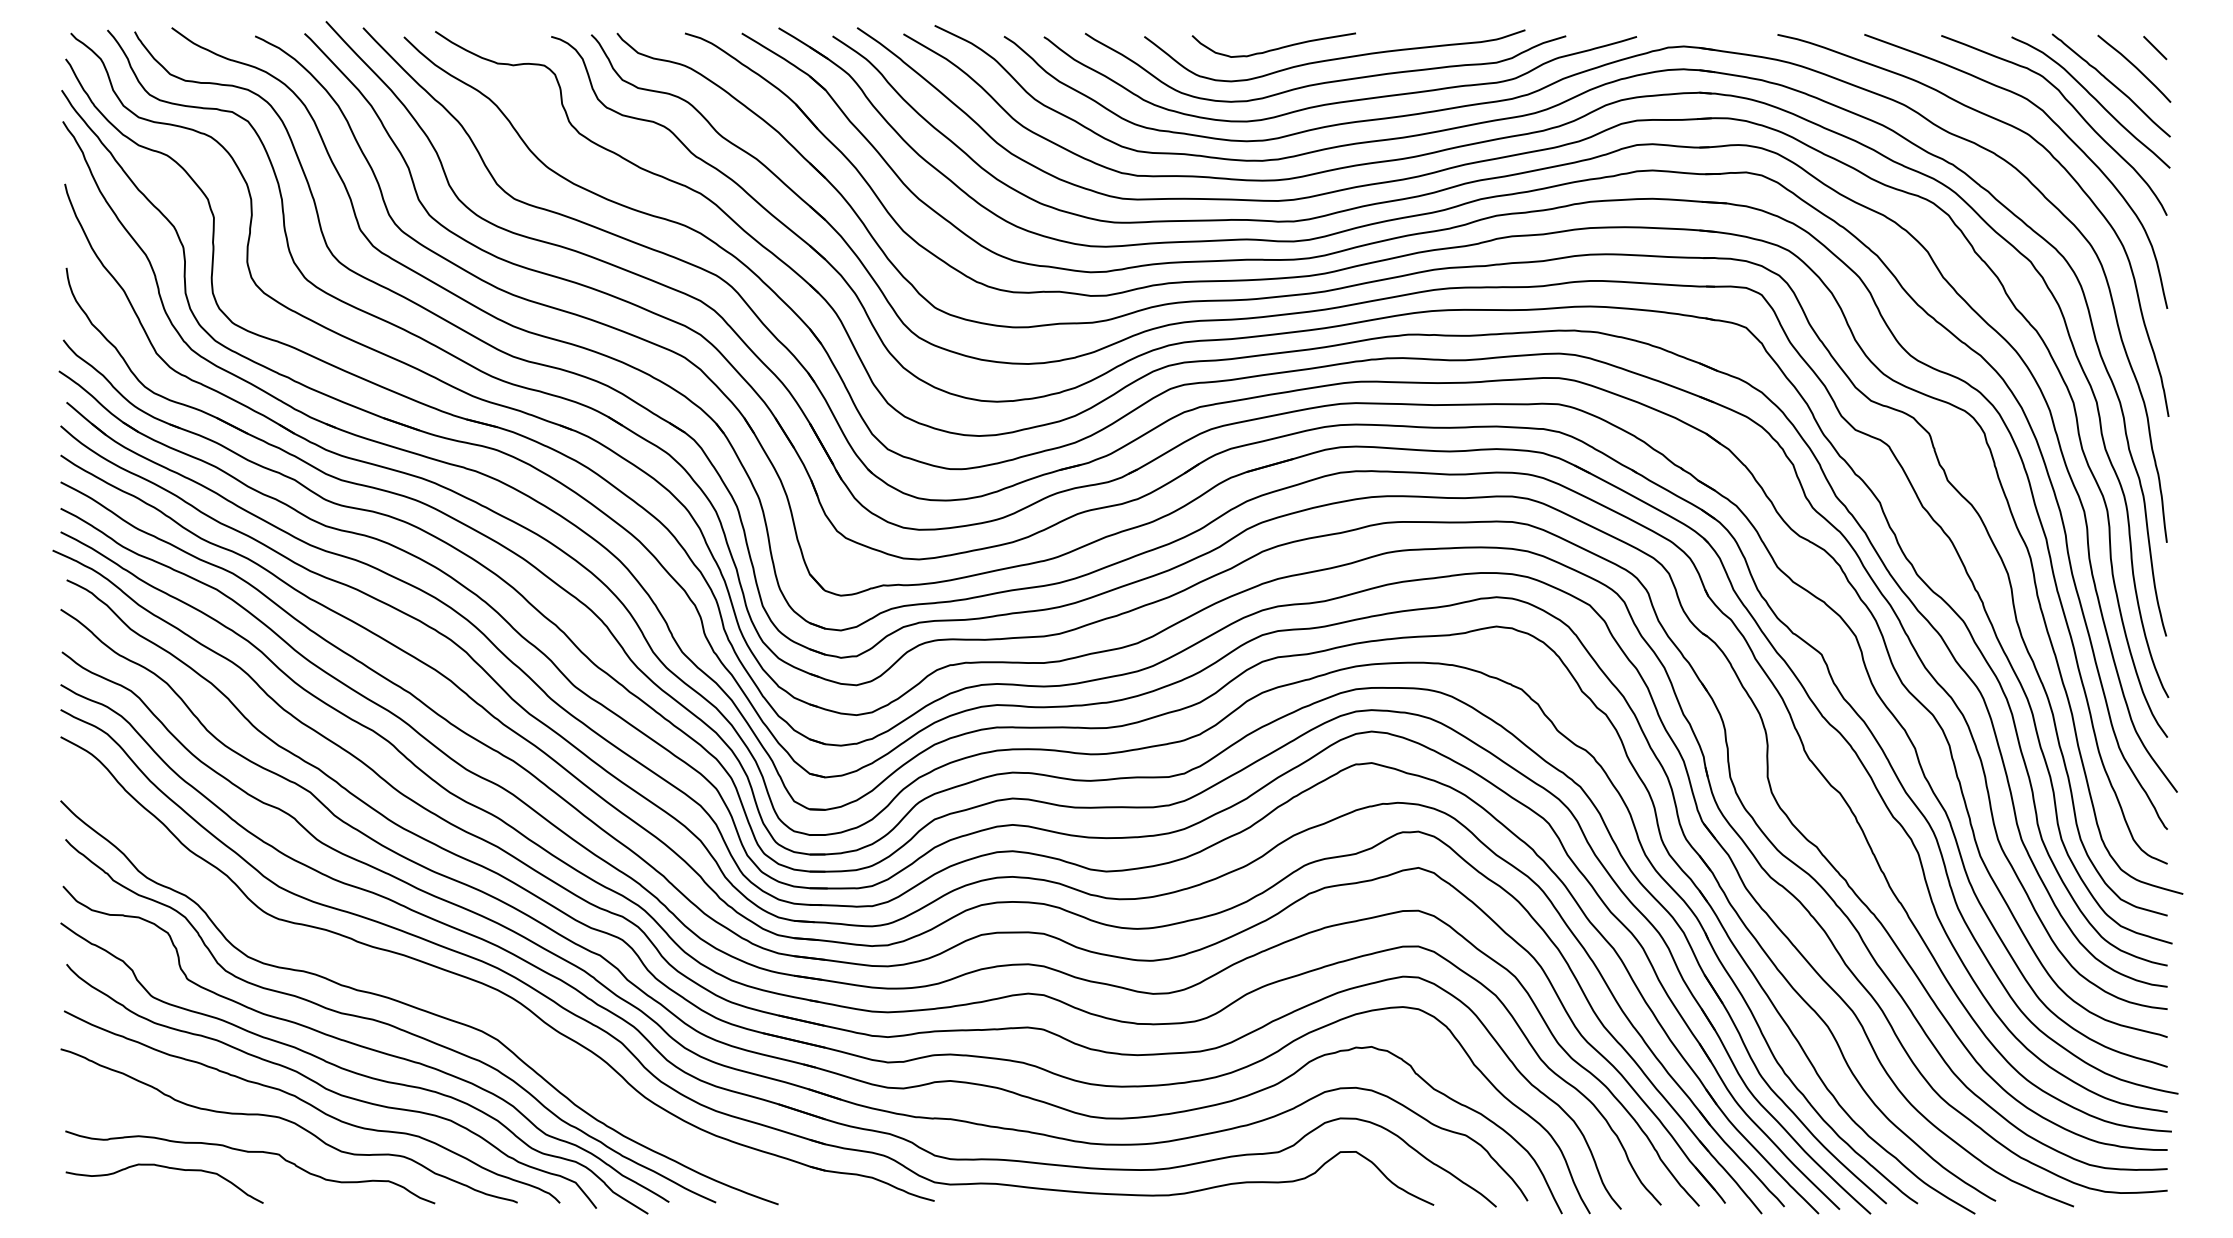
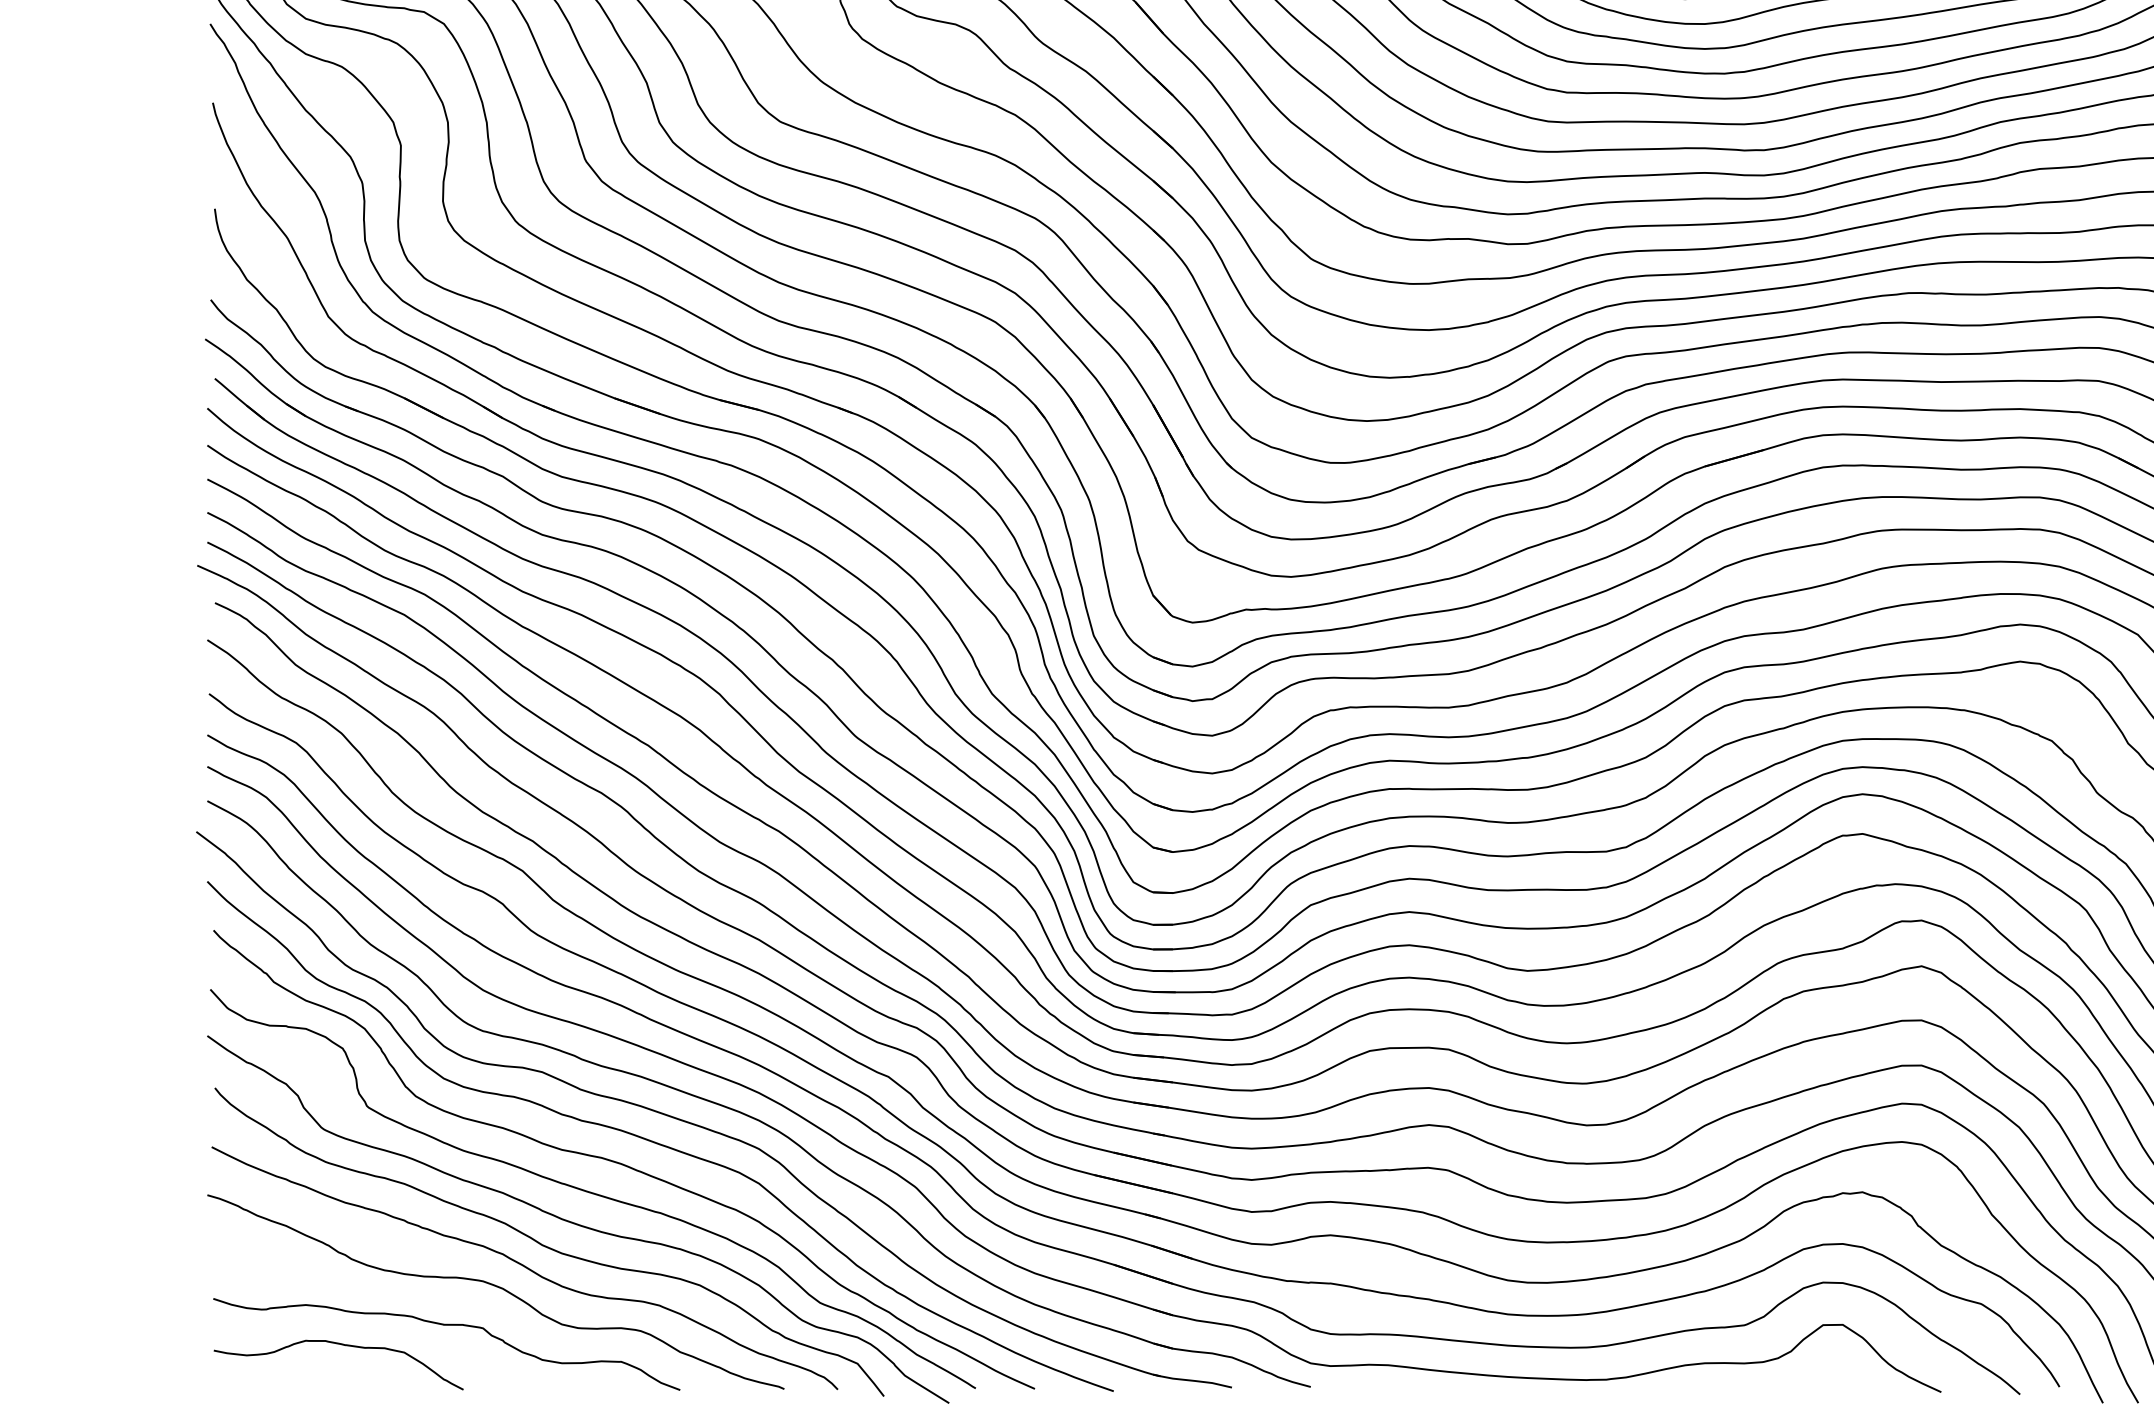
part: (456, 995) -> (707, 1127), added

